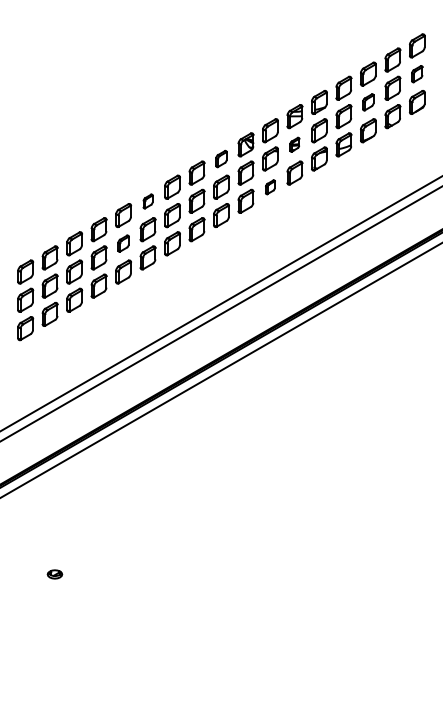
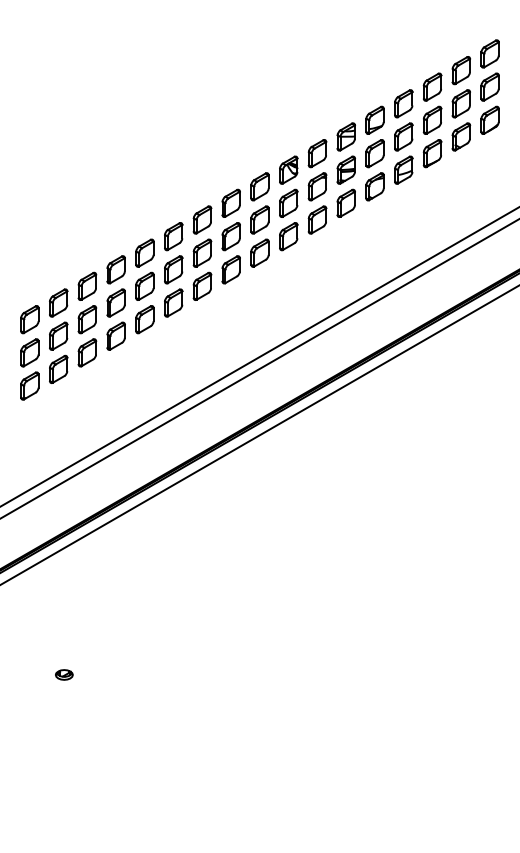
part: (416, 73) -> (489, 86), size x1.43
part: (368, 101) -> (432, 119), size x1.43
part: (294, 144) -> (345, 169), size x1.67
part: (221, 158) -> (259, 186), size x1.43
part: (270, 186) -> (317, 219), size x1.67
part: (147, 201) -> (173, 236), size x1.67
part: (123, 242) -> (144, 285), size x1.43

